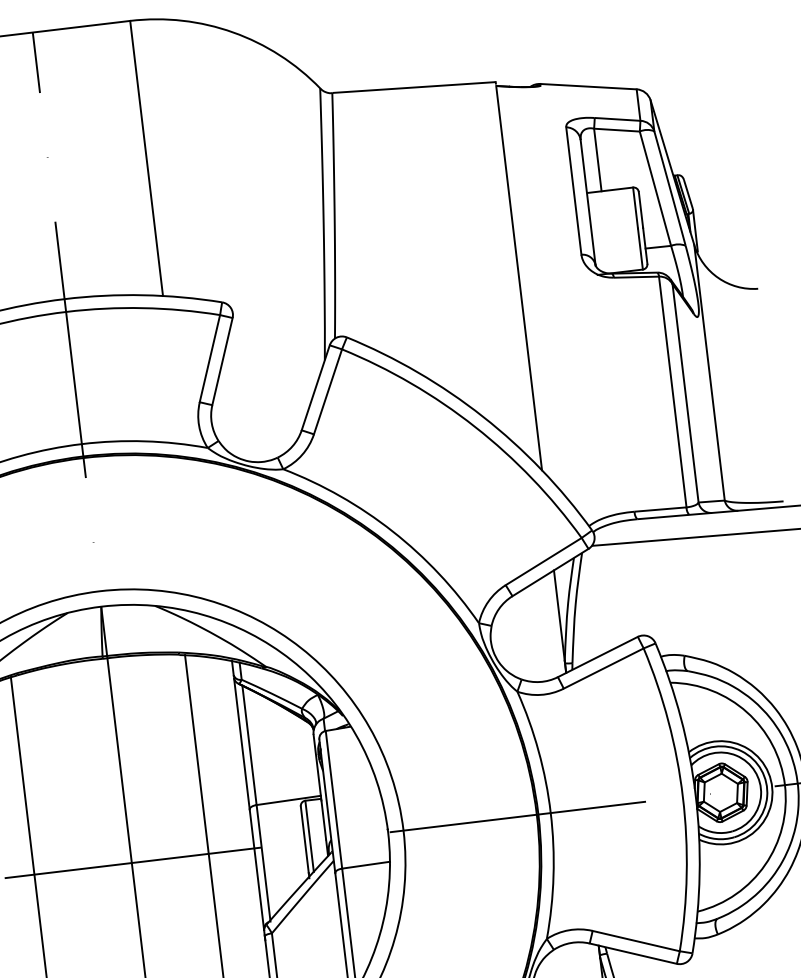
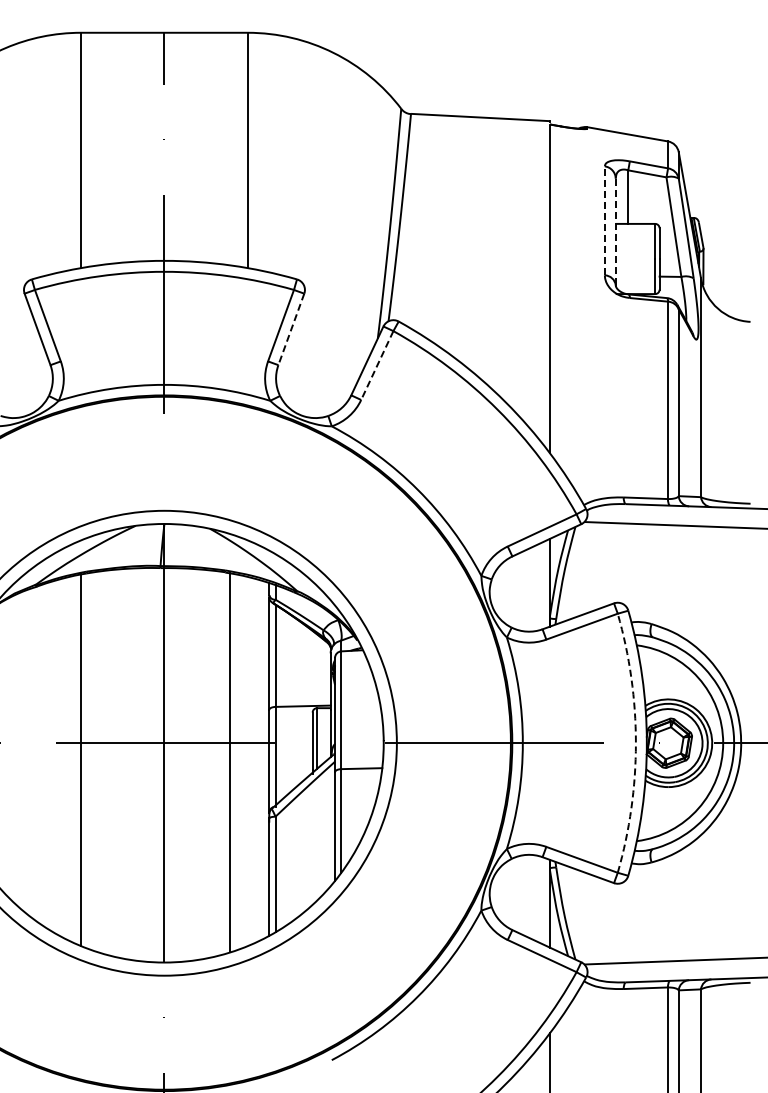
line: (573, 190) -> (604, 220), solid -> dashed
line: (587, 203) -> (615, 232), solid -> dashed
line: (222, 361) -> (291, 329), solid -> dashed
line: (328, 392) -> (377, 366), solid -> dashed
arc: (682, 797) -> (635, 743), solid -> dashed

